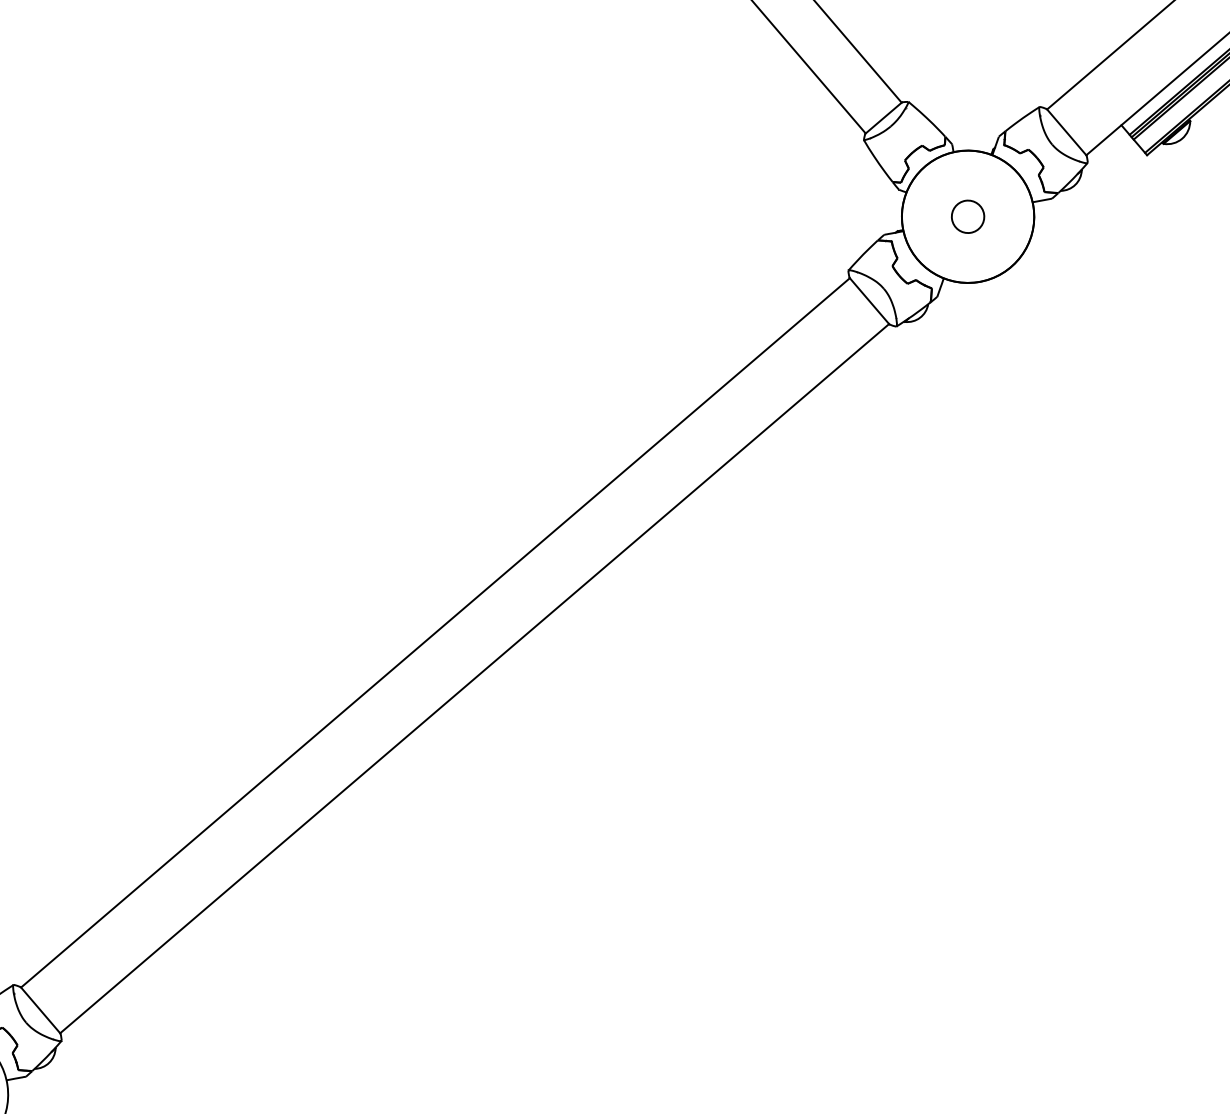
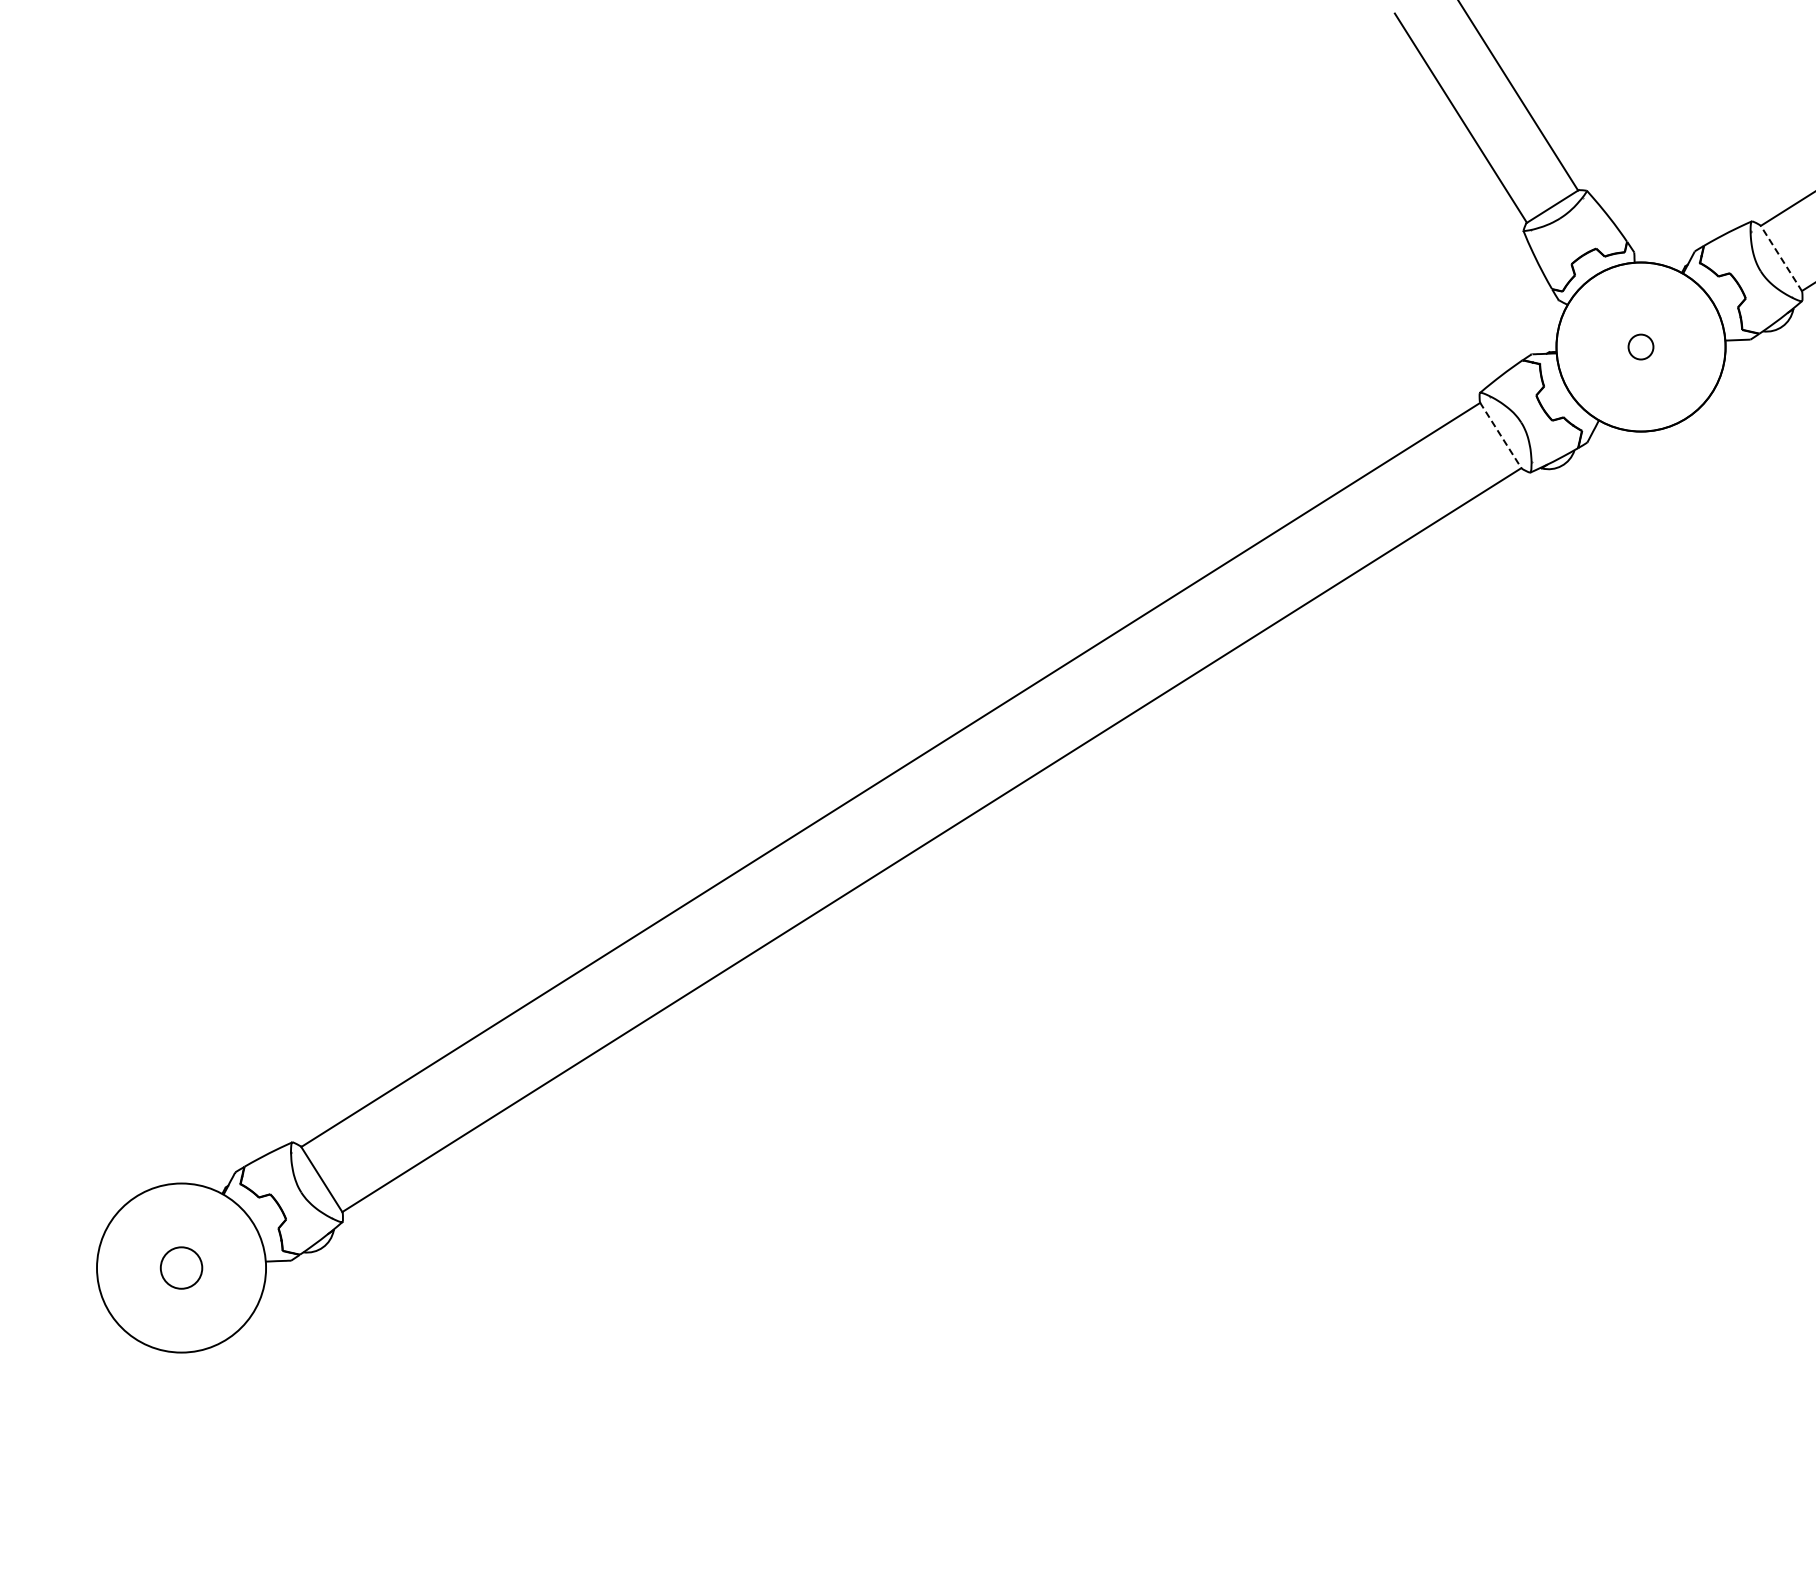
line: (1066, 132) -> (1781, 258), solid -> dashed
circle: (967, 216) -> (1640, 346), size x0.6
line: (870, 301) -> (1501, 435), solid -> dashed

